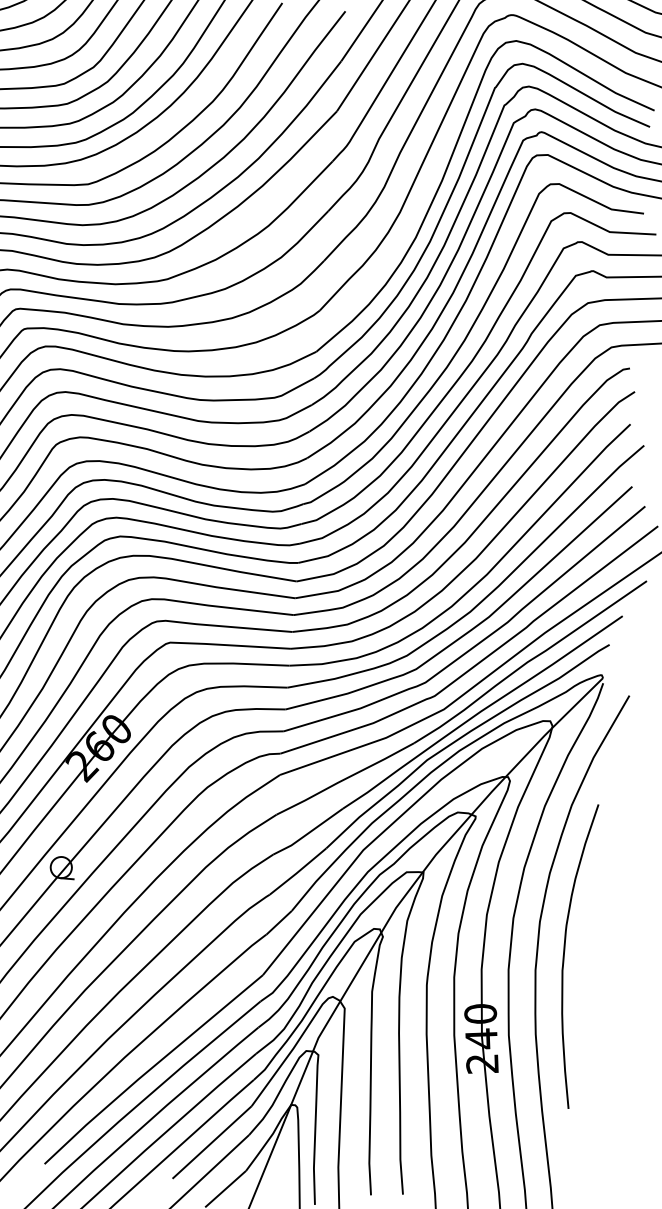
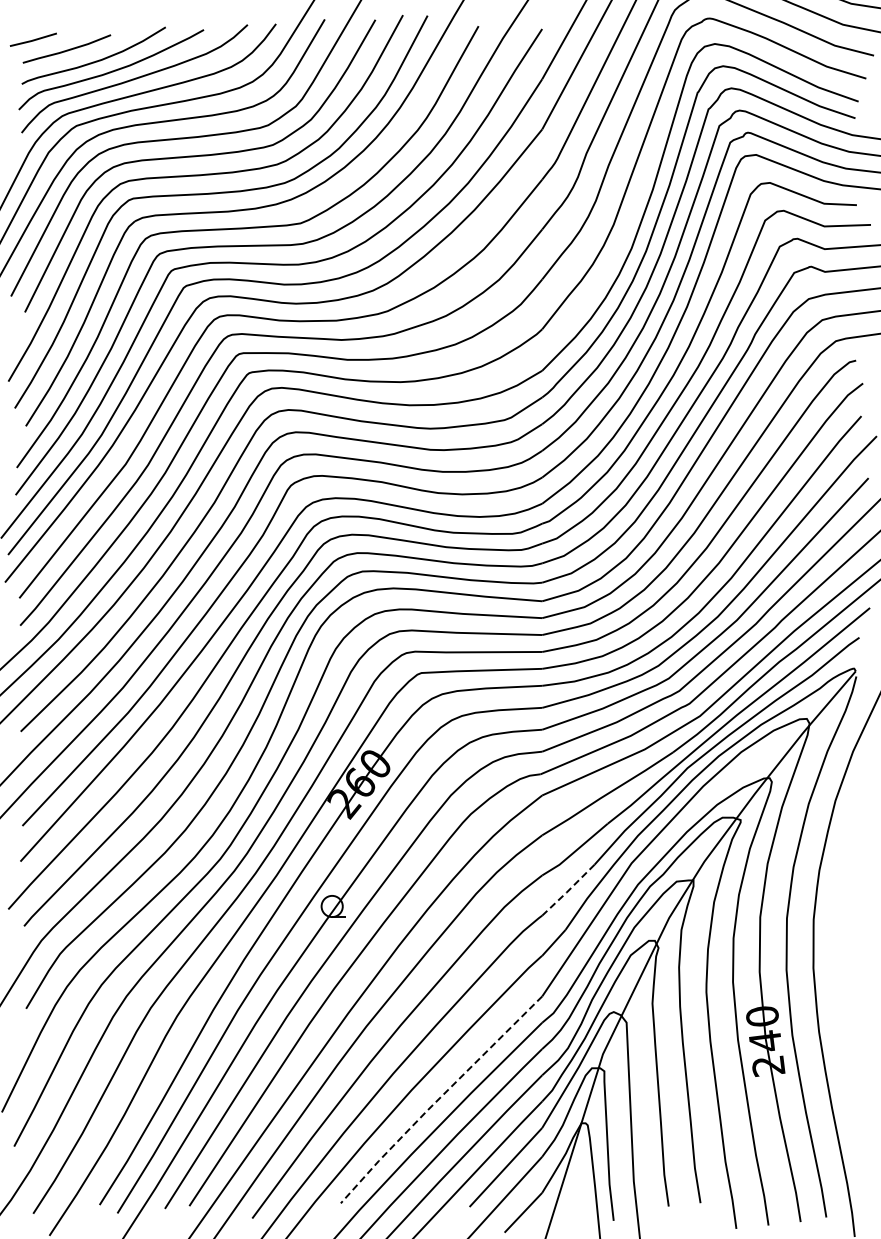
line: (298, 872) -> (568, 891), solid -> dashed
curve: (565, 954) -> (841, 950), removed
line: (151, 1069) -> (439, 1099), solid -> dashed

